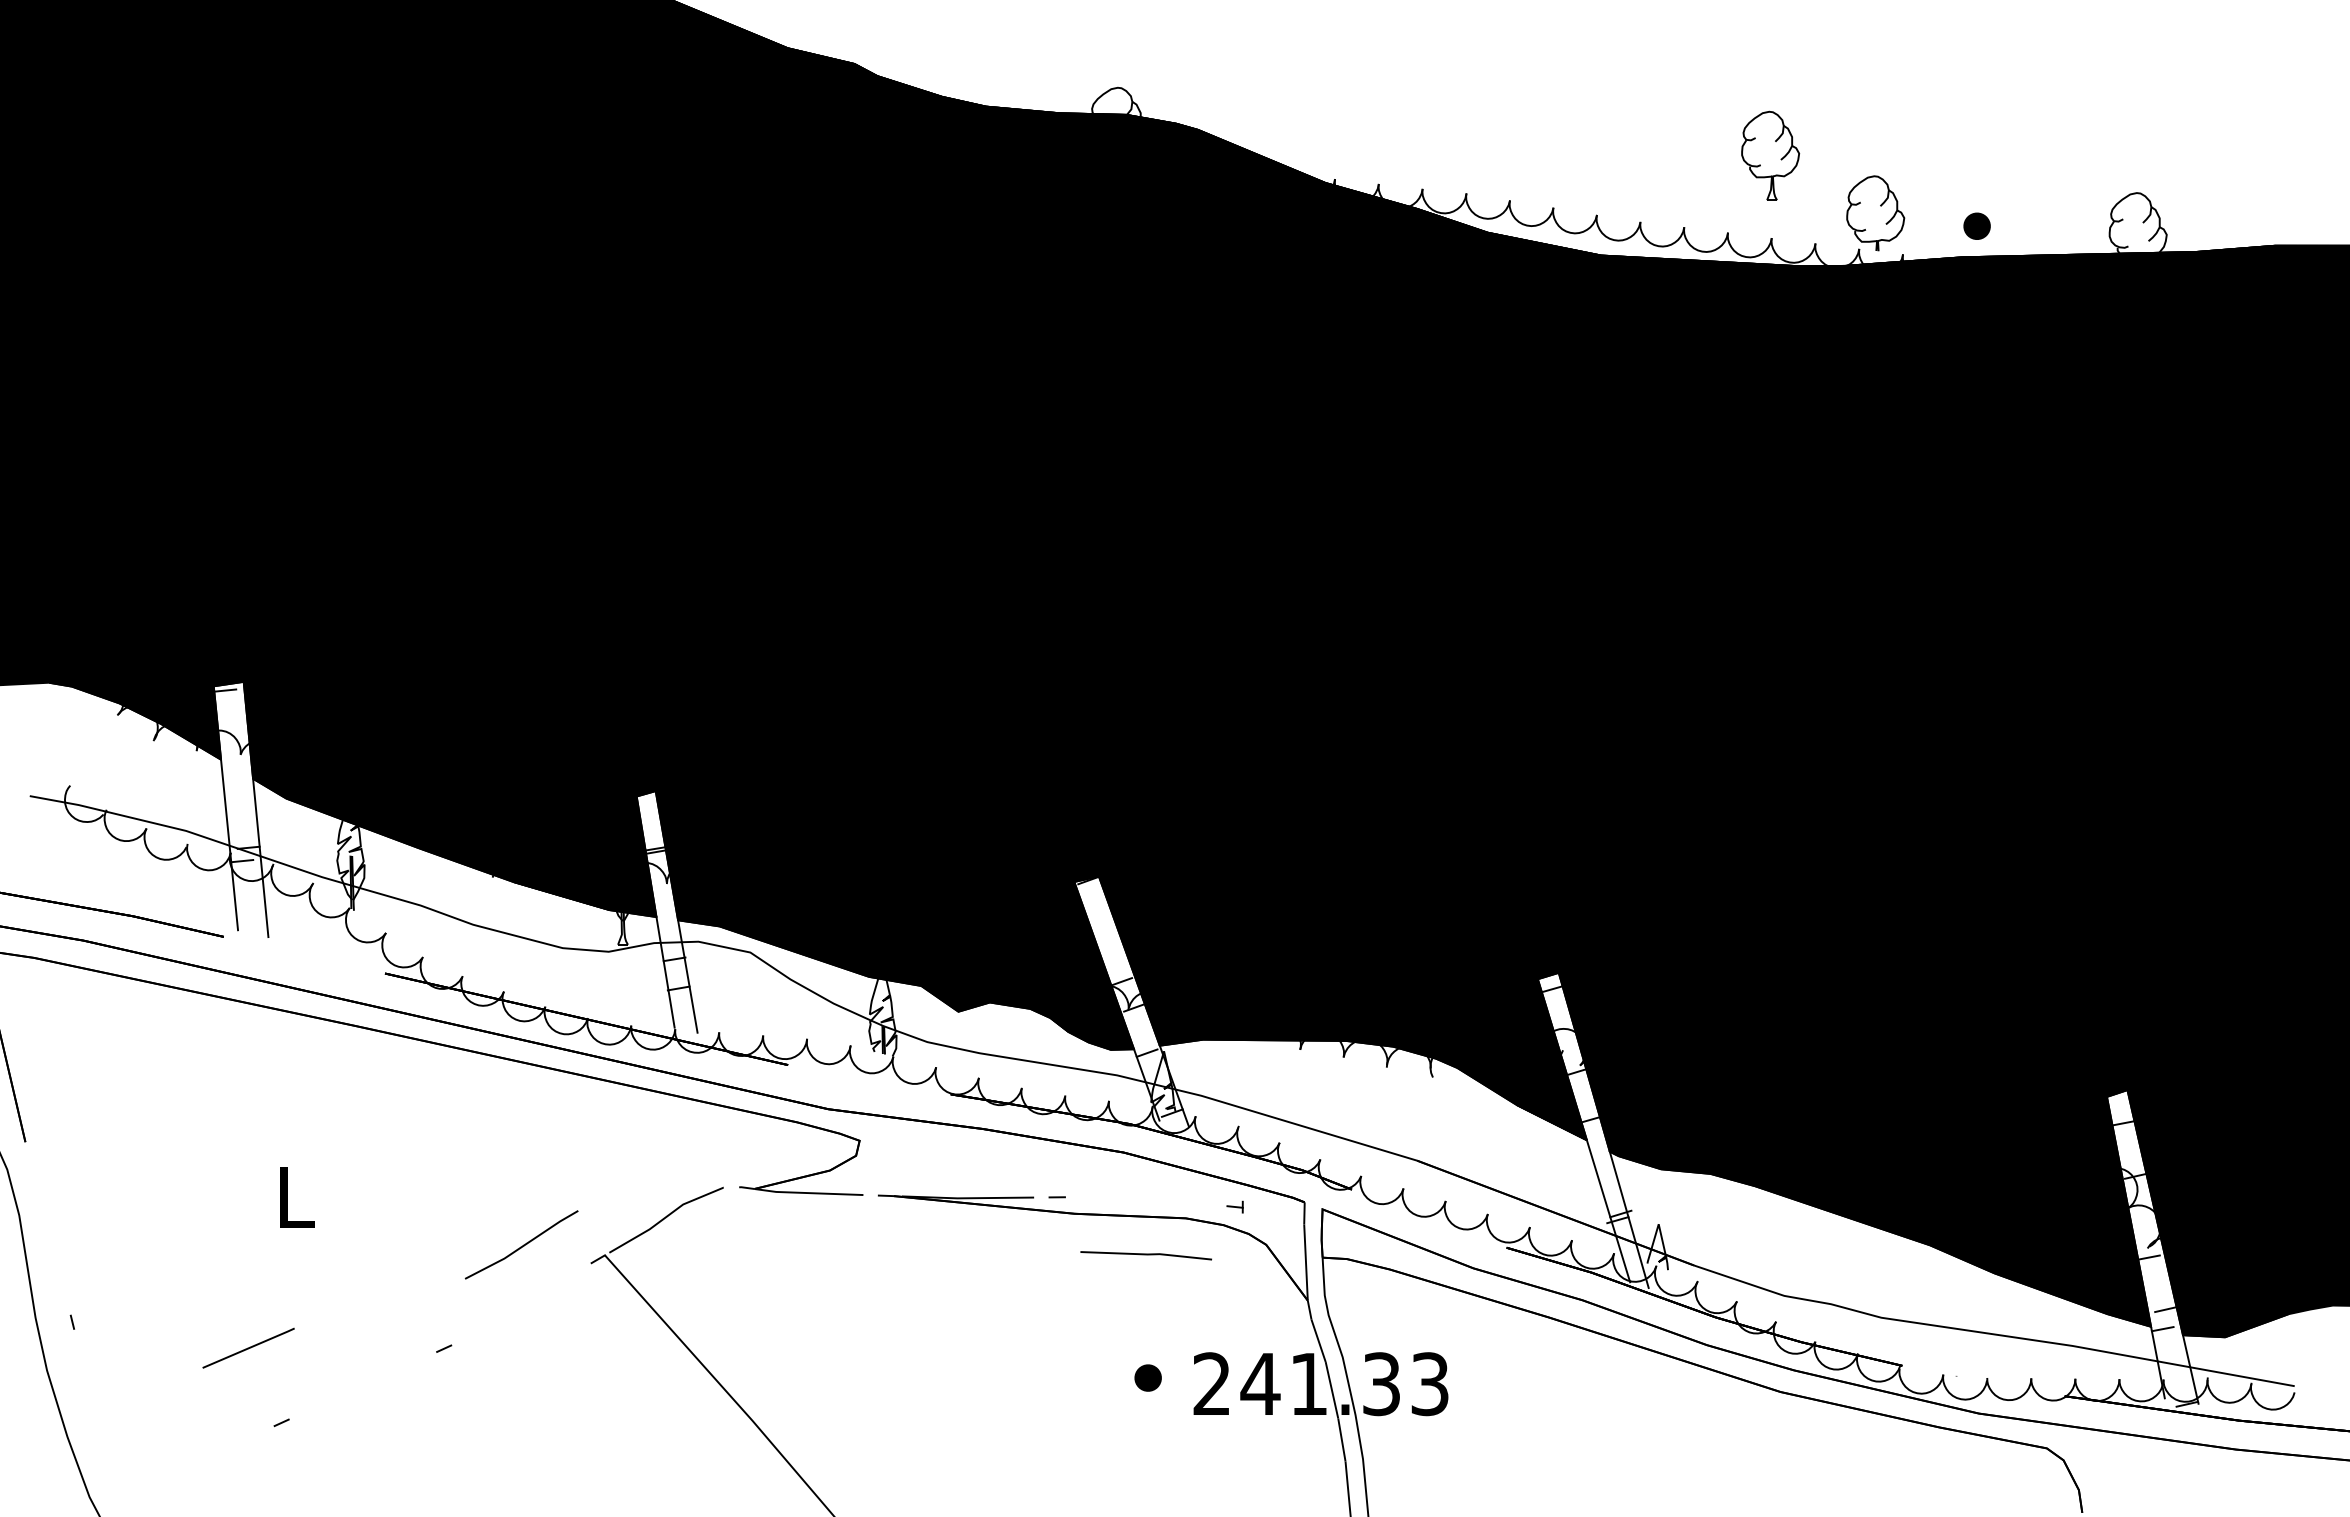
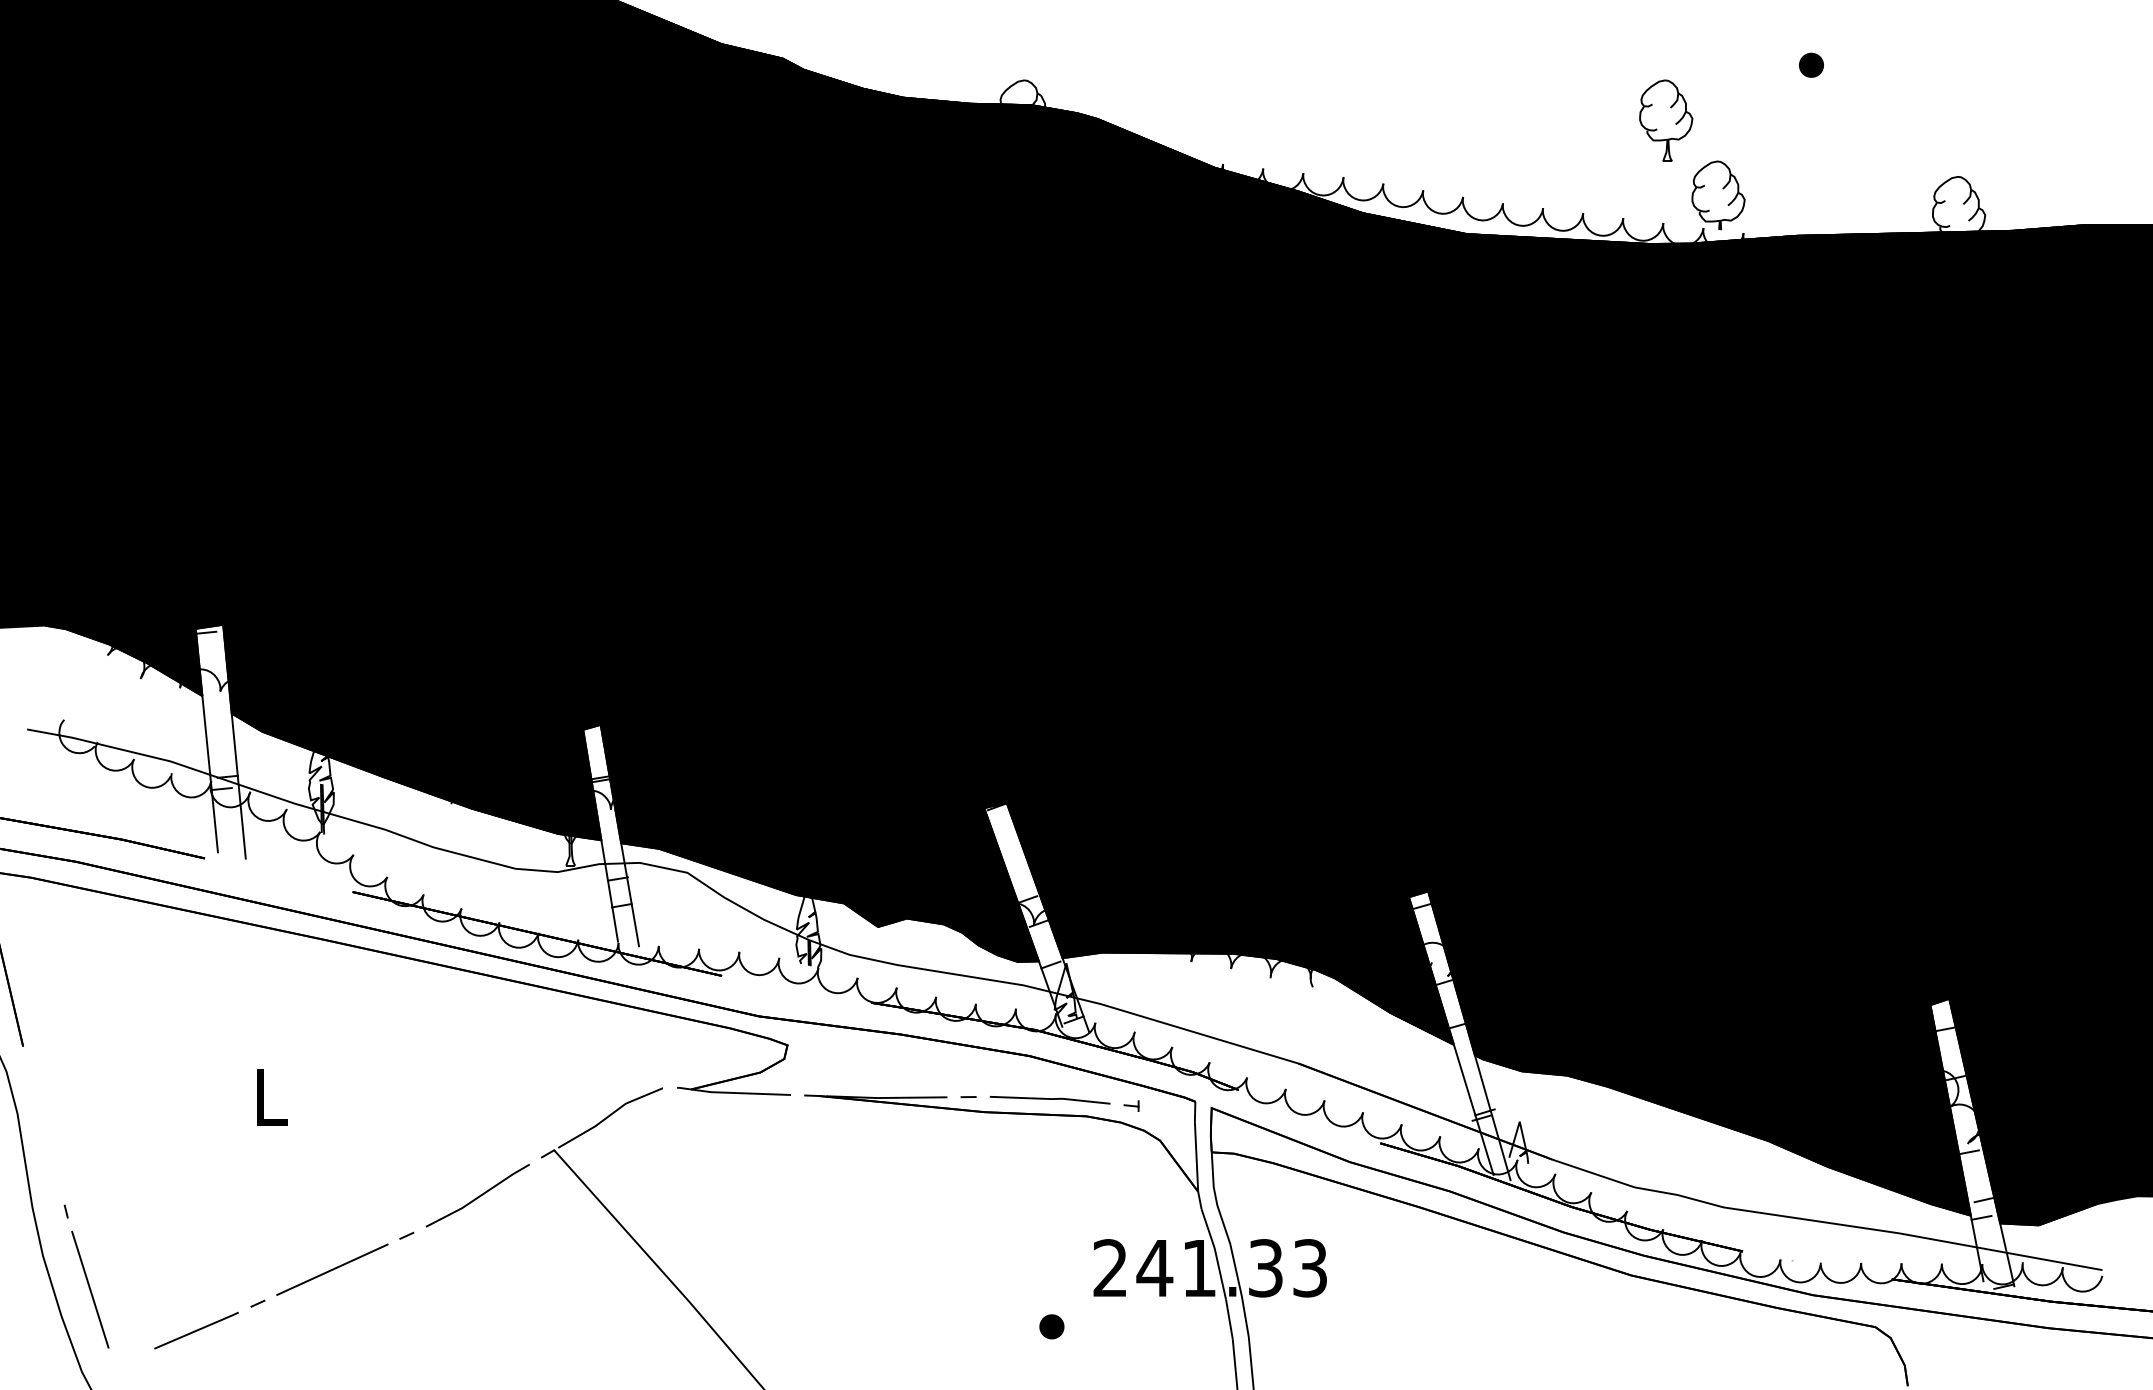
part: (1770, 155) -> (1666, 120), moved
part: (1976, 225) -> (1810, 64), moved
line: (522, 1245) -> (478, 1196), moved
line: (1145, 1255) -> (1049, 1100), moved
line: (248, 1347) -> (196, 1329), moved
part: (1147, 1377) -> (1051, 1326), moved
line: (362, 1385) -> (332, 1269), added
line: (98, 1407) -> (90, 1289), added

